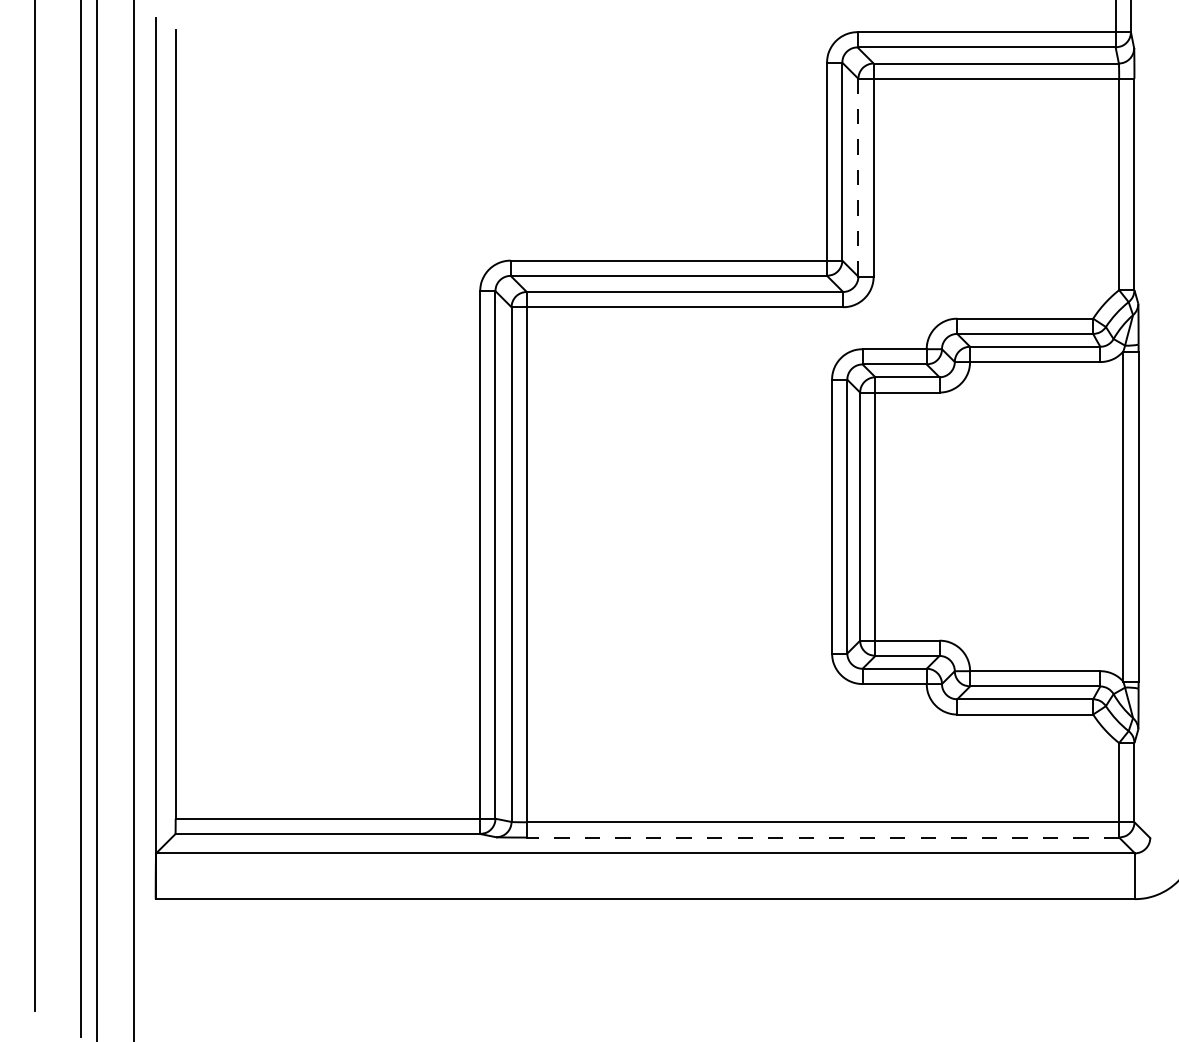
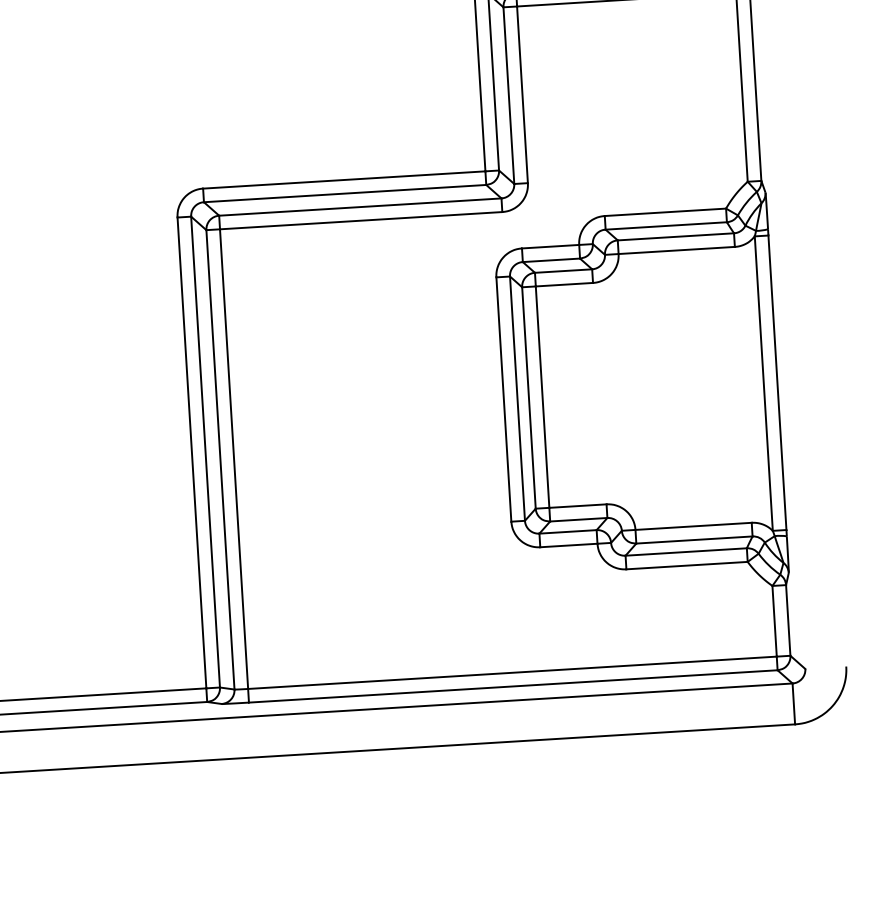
line: (858, 177) -> (508, 95), dashed -> solid
line: (822, 837) -> (512, 686), dashed -> solid

